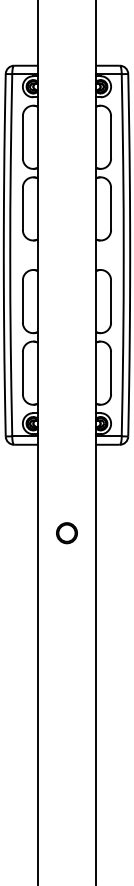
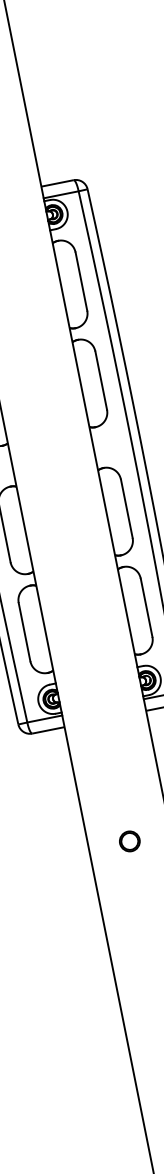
part: (66, 533) -> (129, 841), size x0.7

